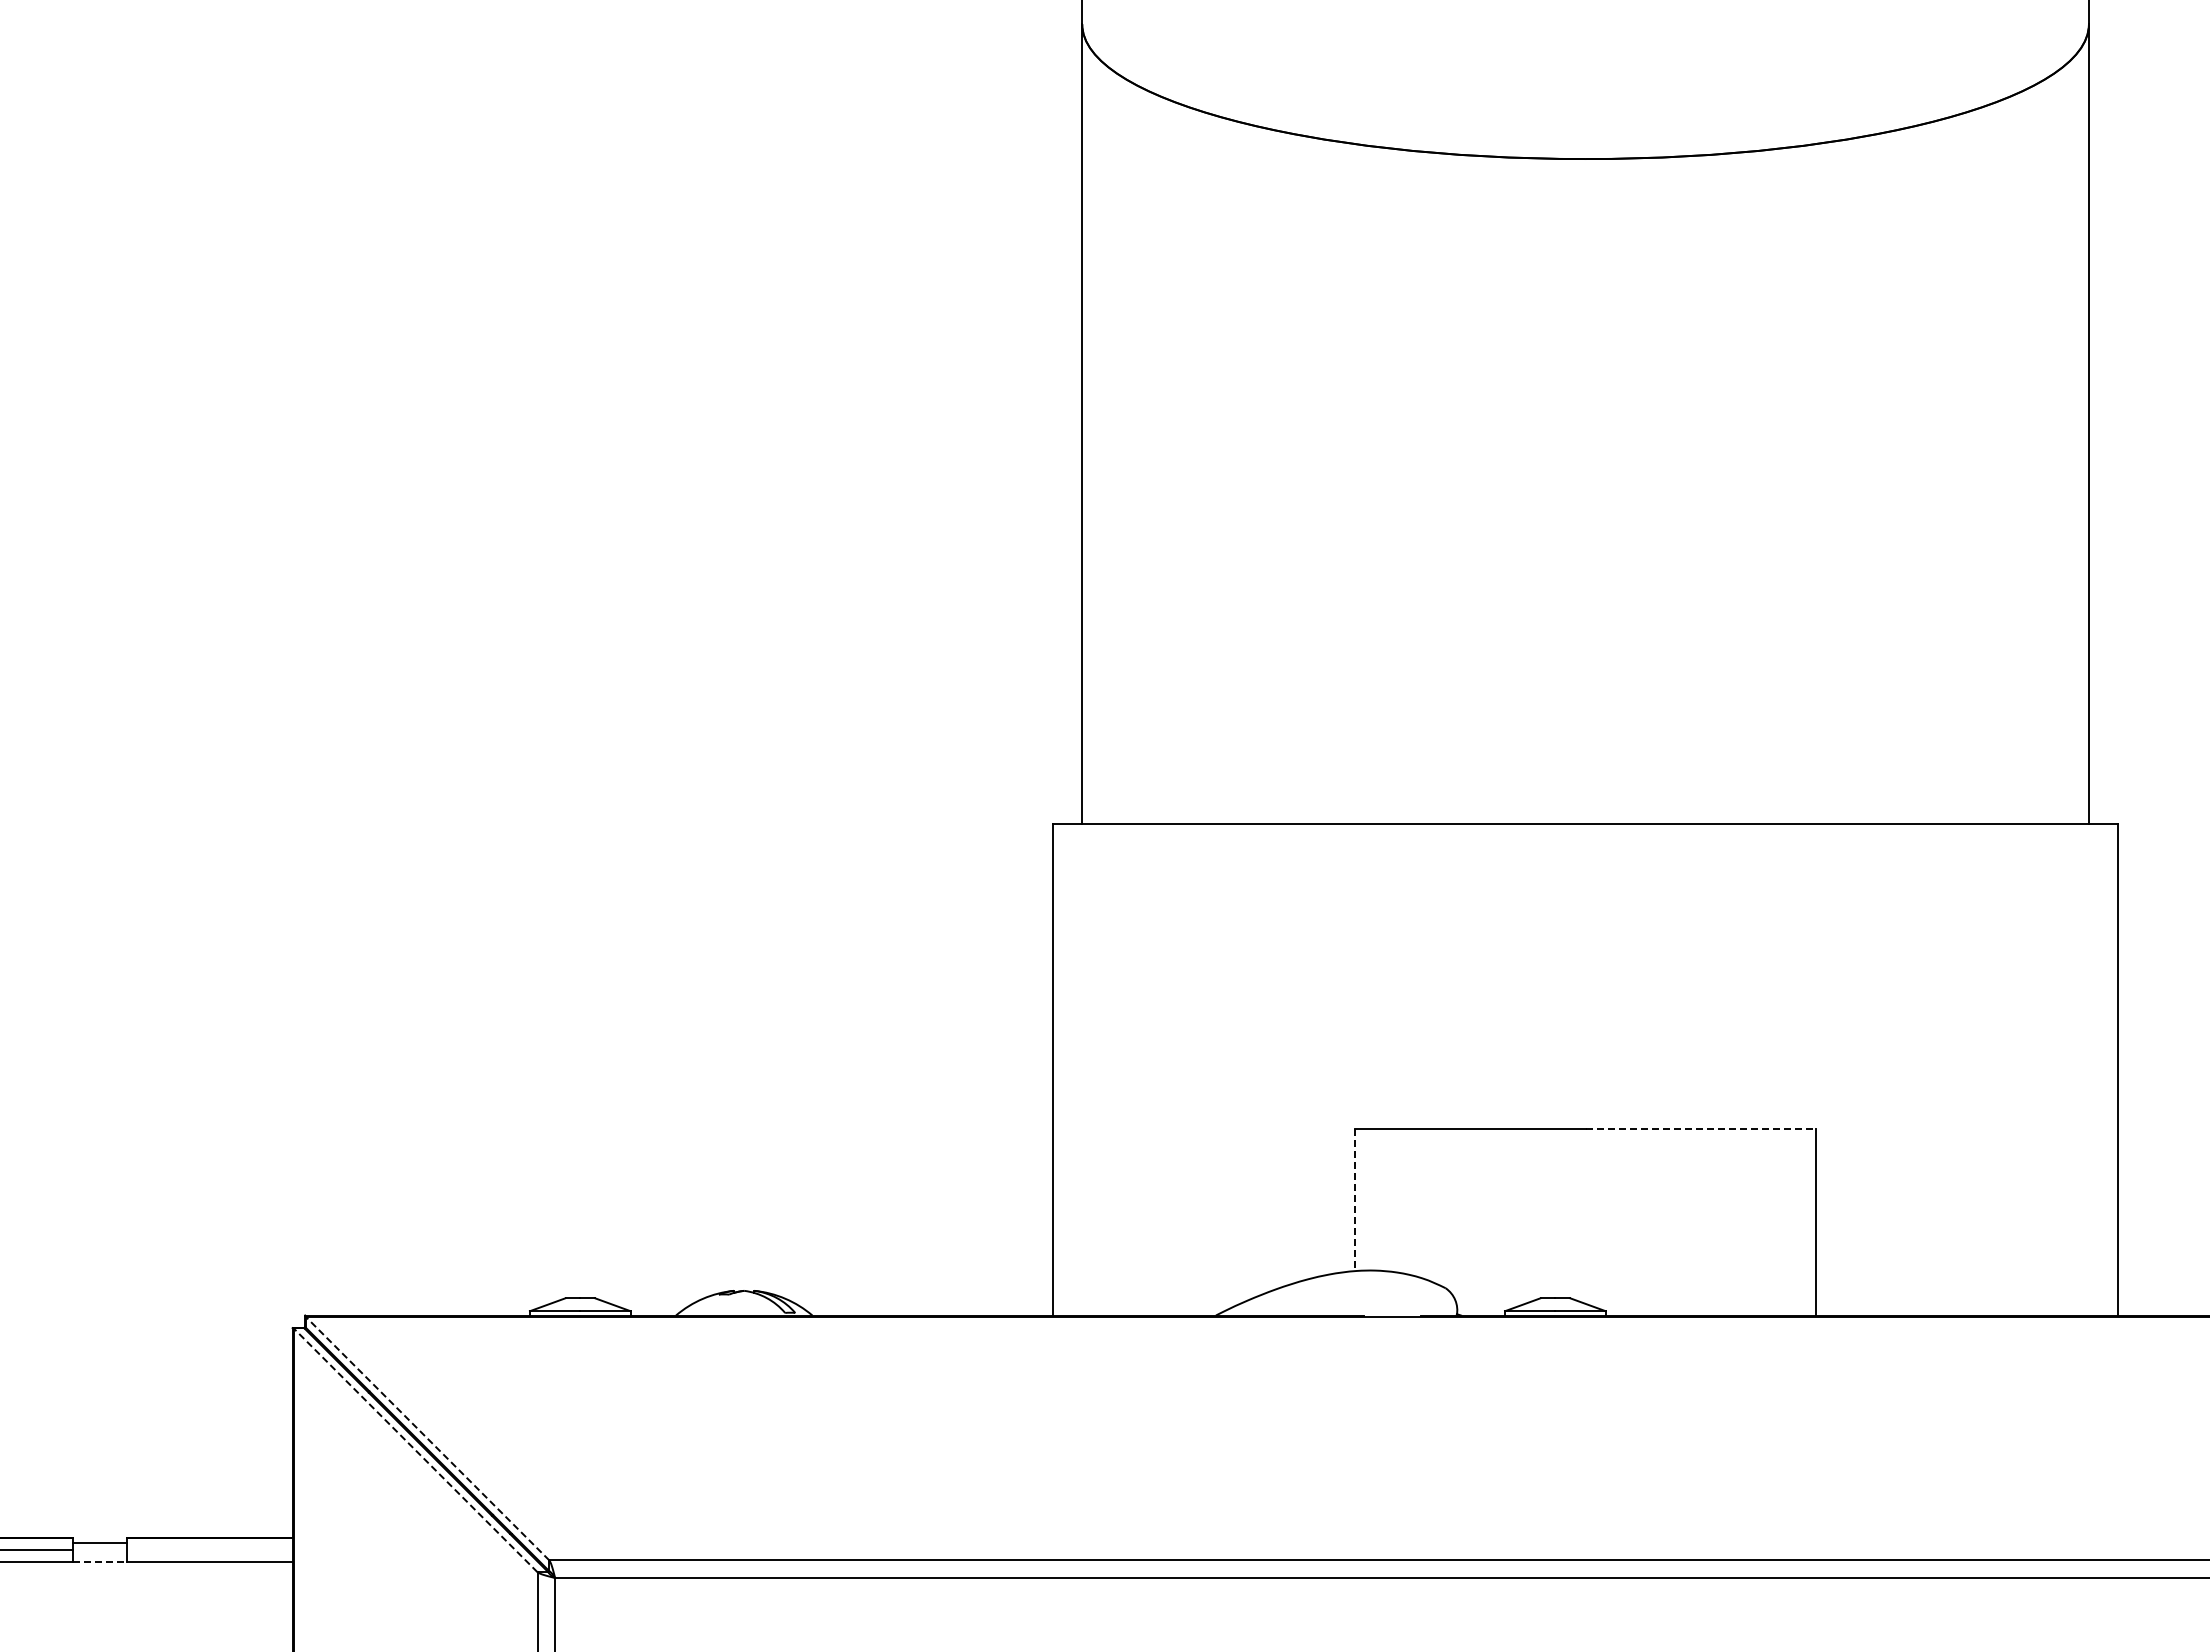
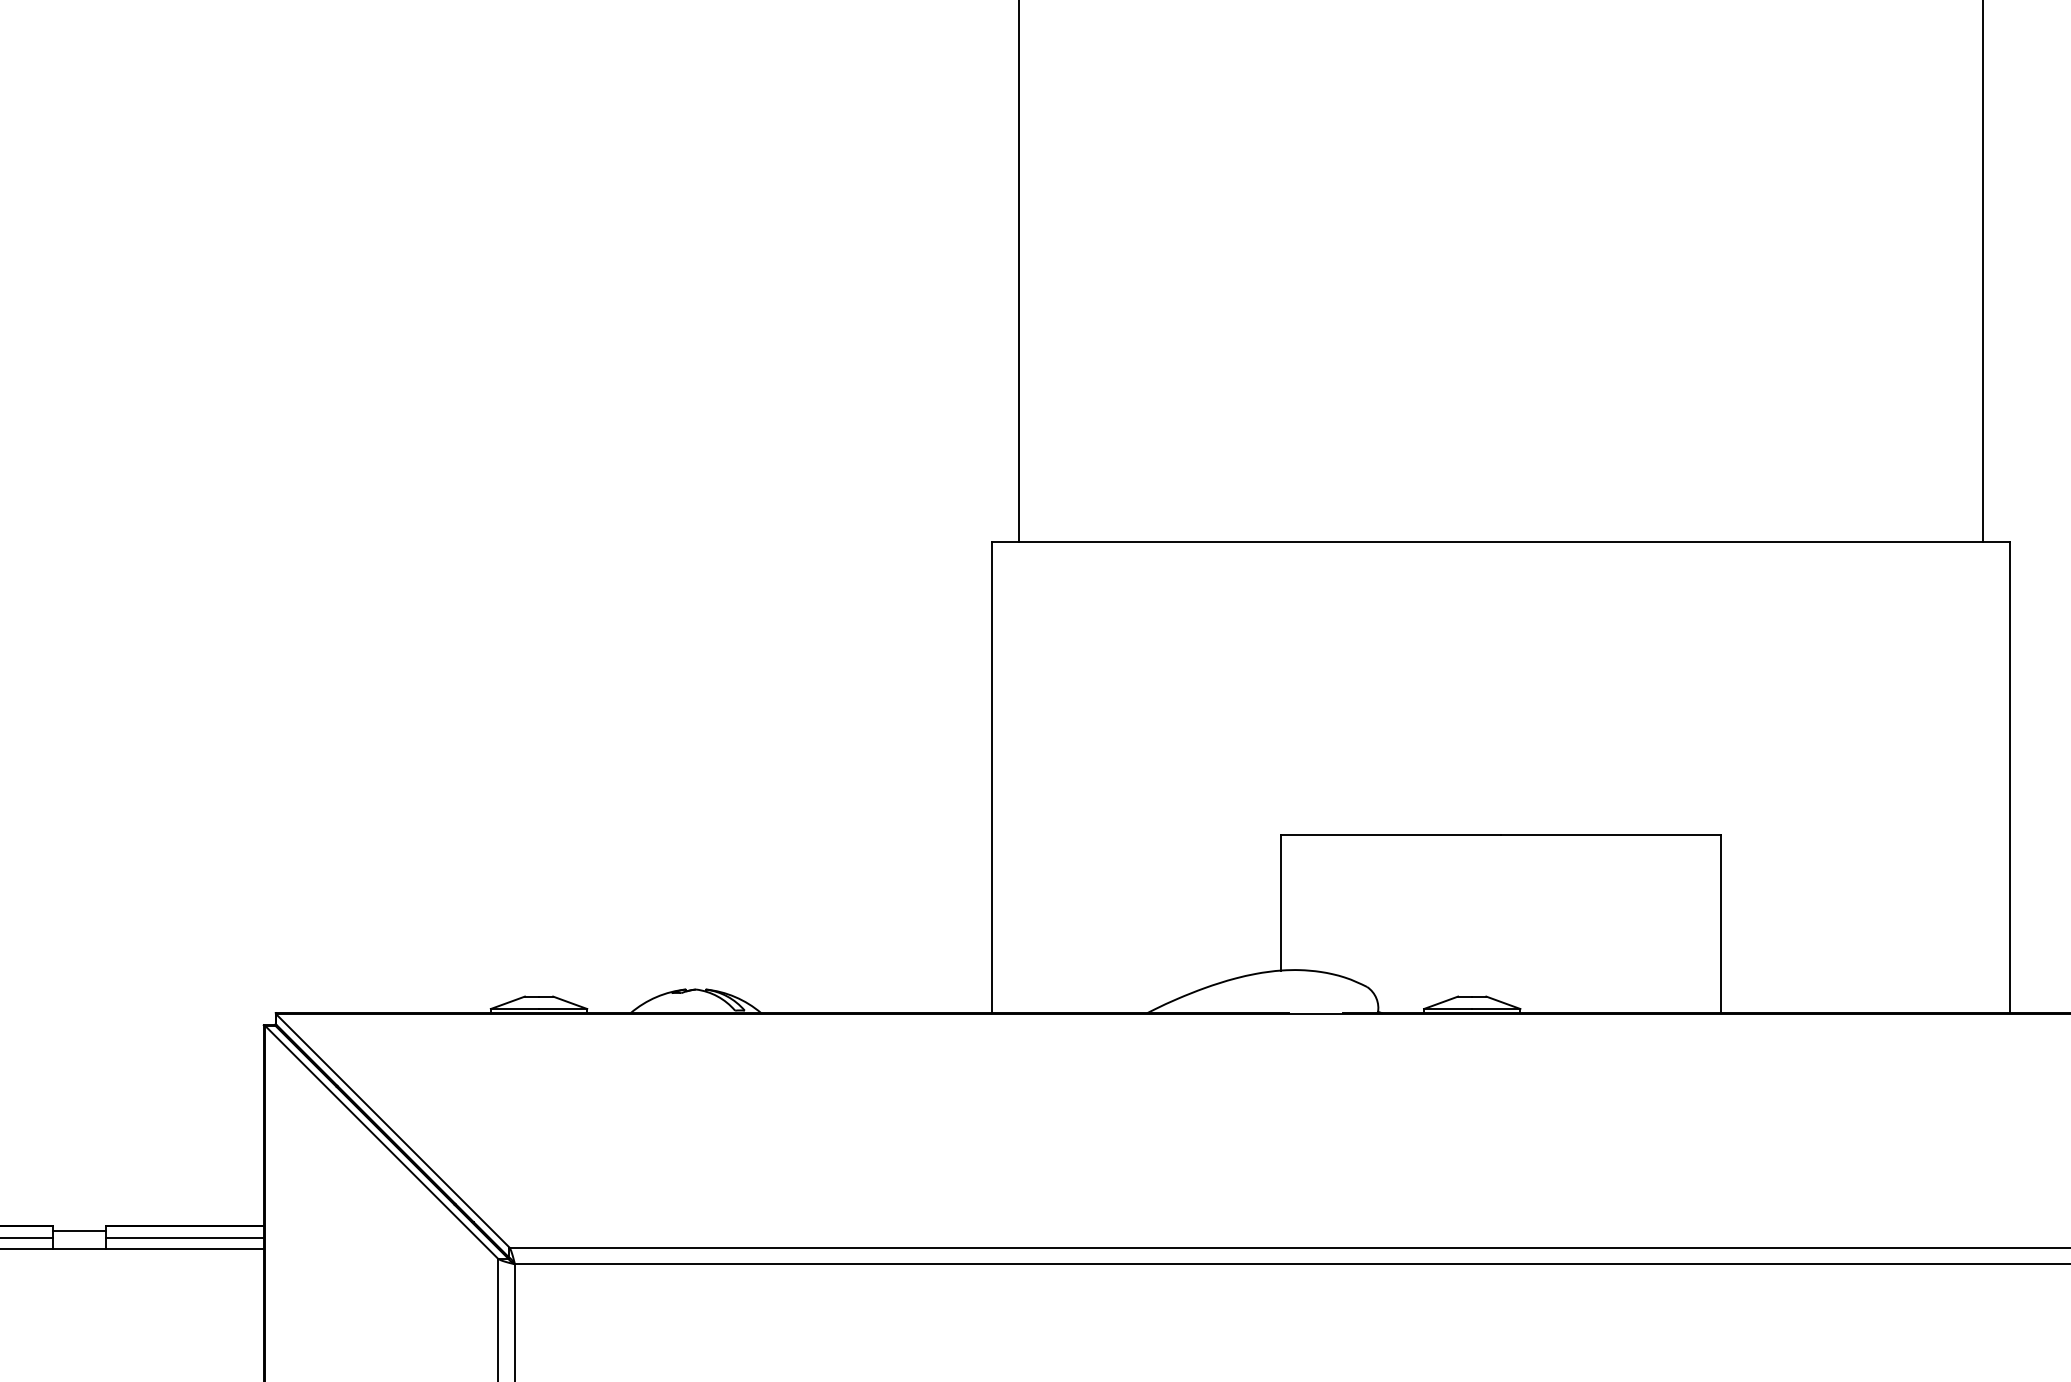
line: (1701, 1129) -> (1612, 835), dashed -> solid
line: (1355, 1200) -> (1280, 903), dashed -> solid
line: (427, 1438) -> (392, 1130), dashed -> solid
line: (415, 1450) -> (381, 1142), dashed -> solid
line: (209, 1550) -> (184, 1238), added
line: (100, 1561) -> (79, 1248), dashed -> solid

